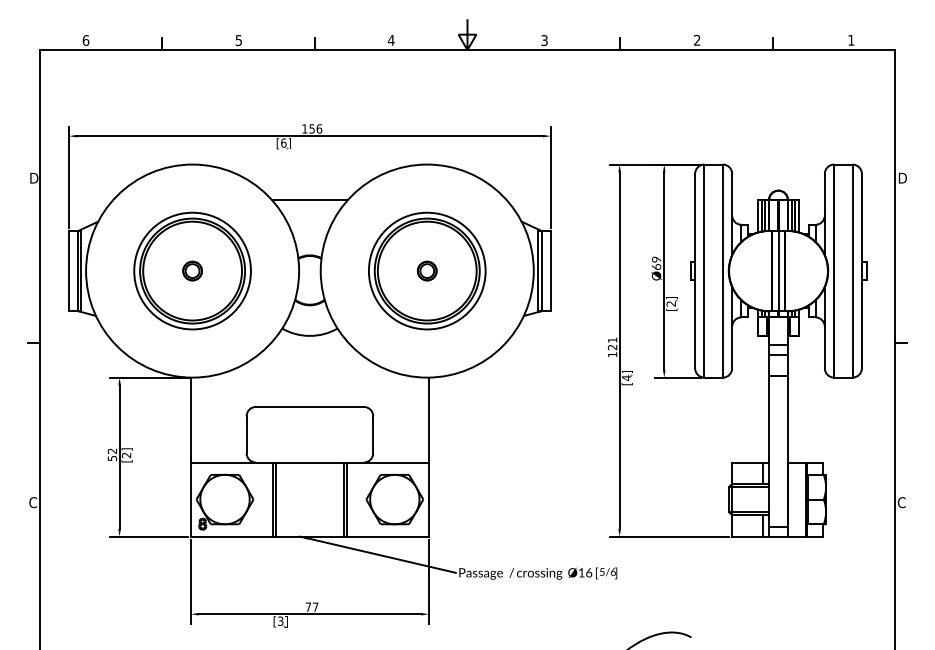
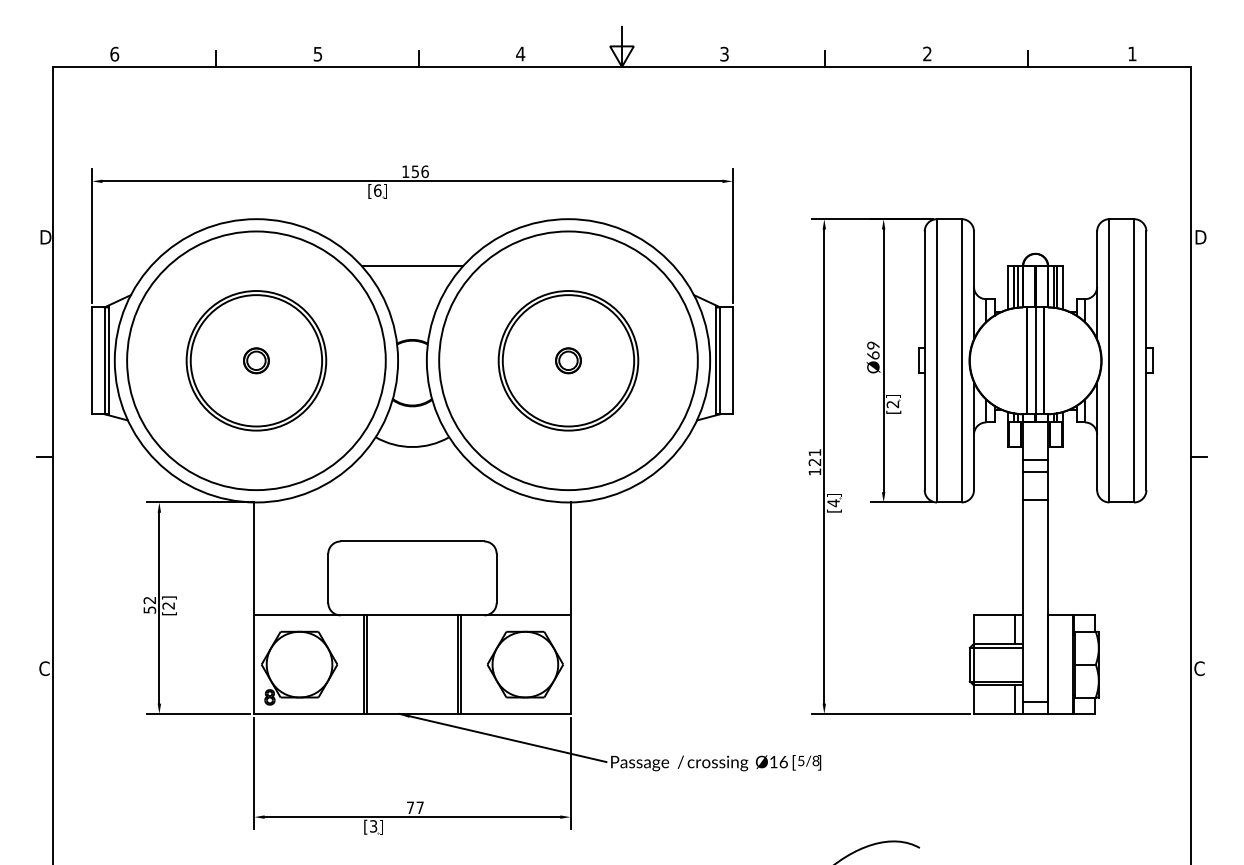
circle: (192, 270) -> (256, 360), size x1.67
circle: (427, 270) -> (568, 360), size x1.67
text: (613, 571) -> (815, 760), 5/6 -> 5/8

